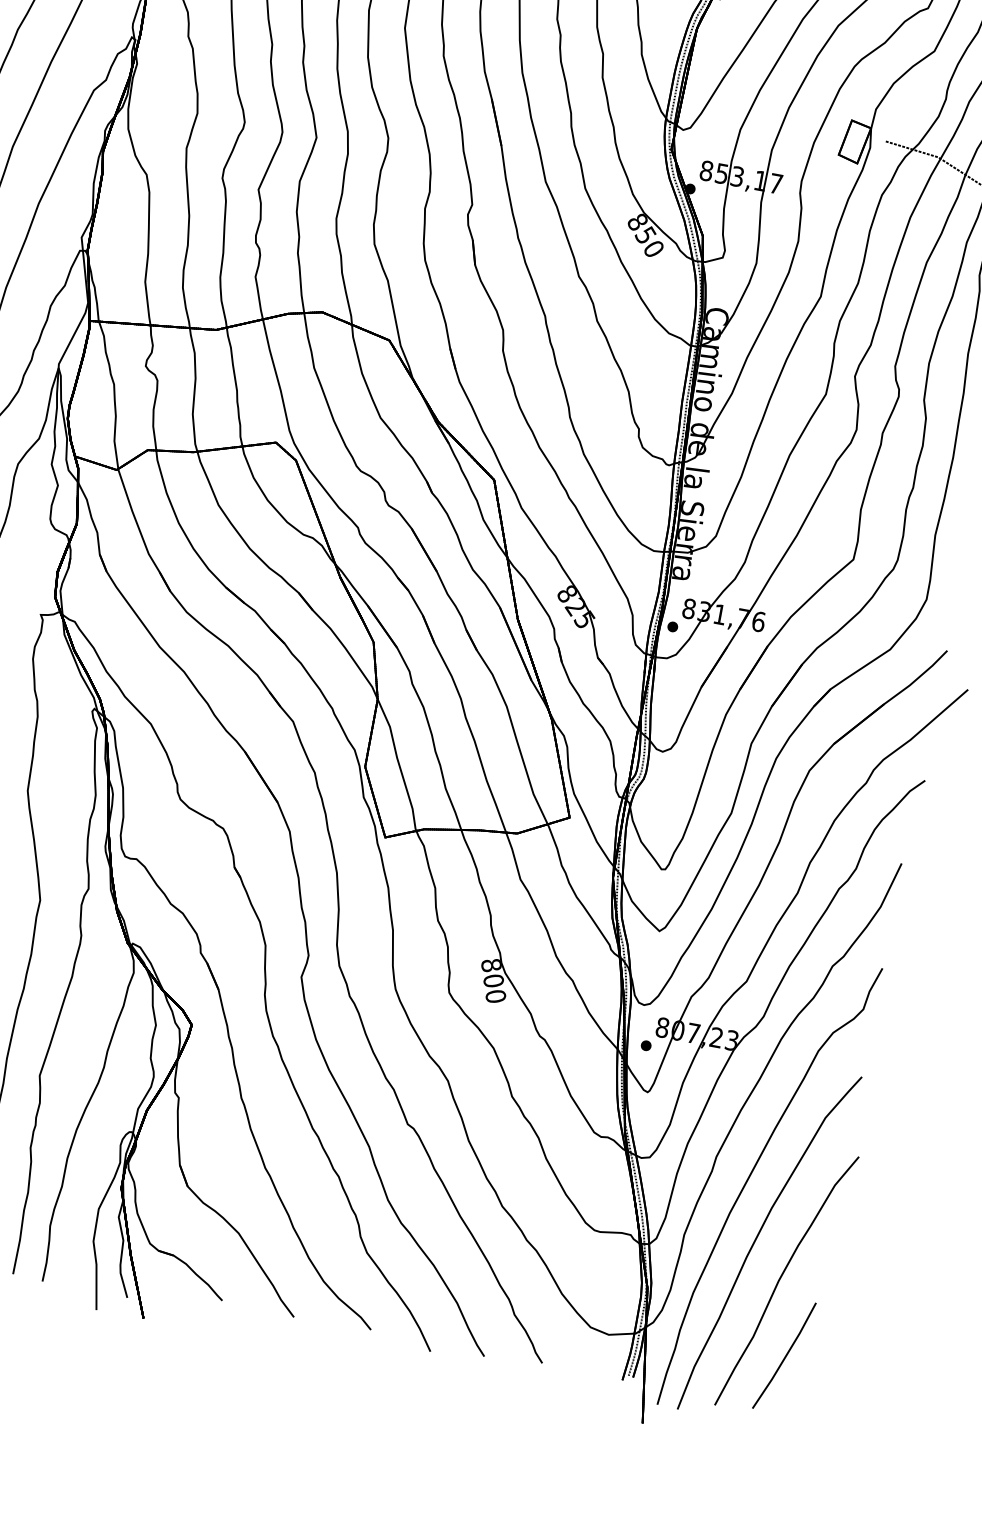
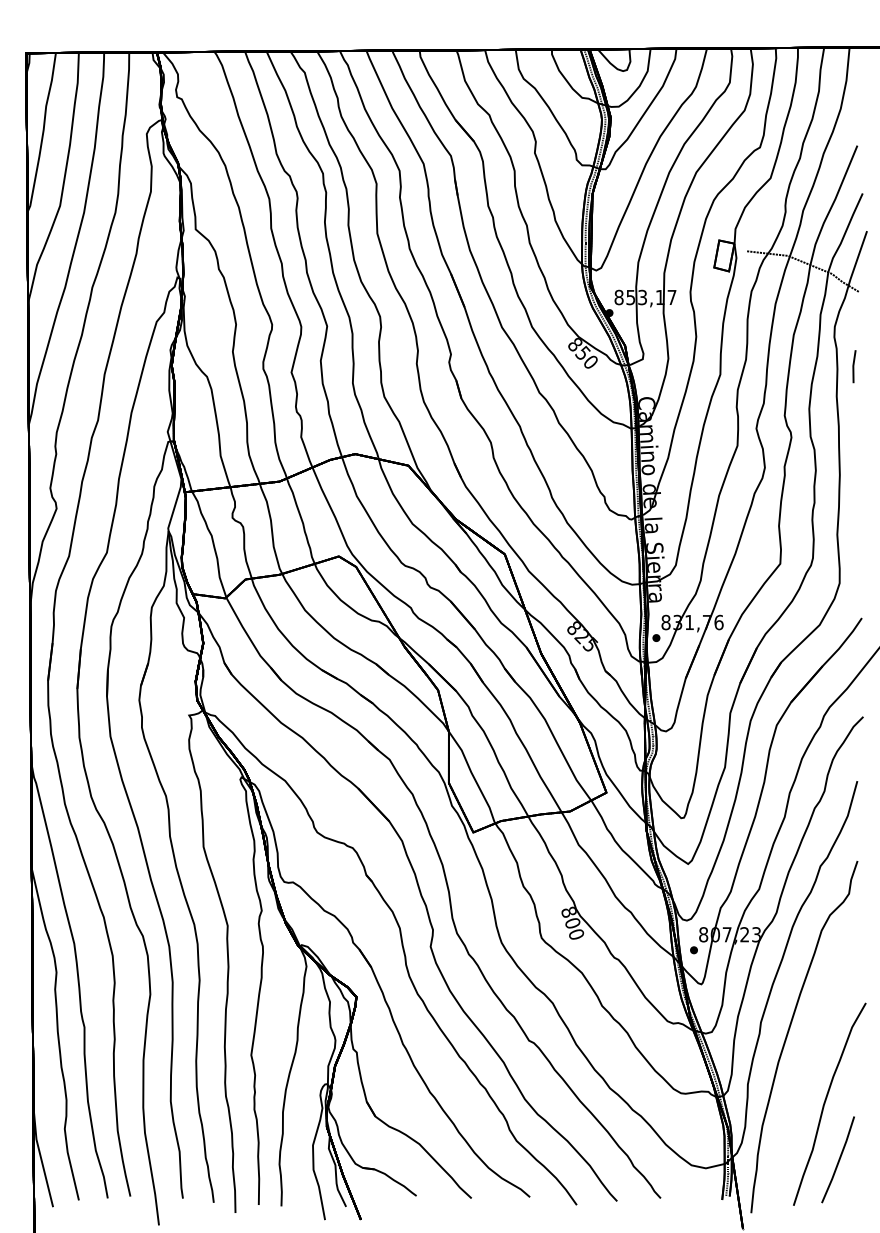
curve: (759, 1235) -> (803, 1074), removed

